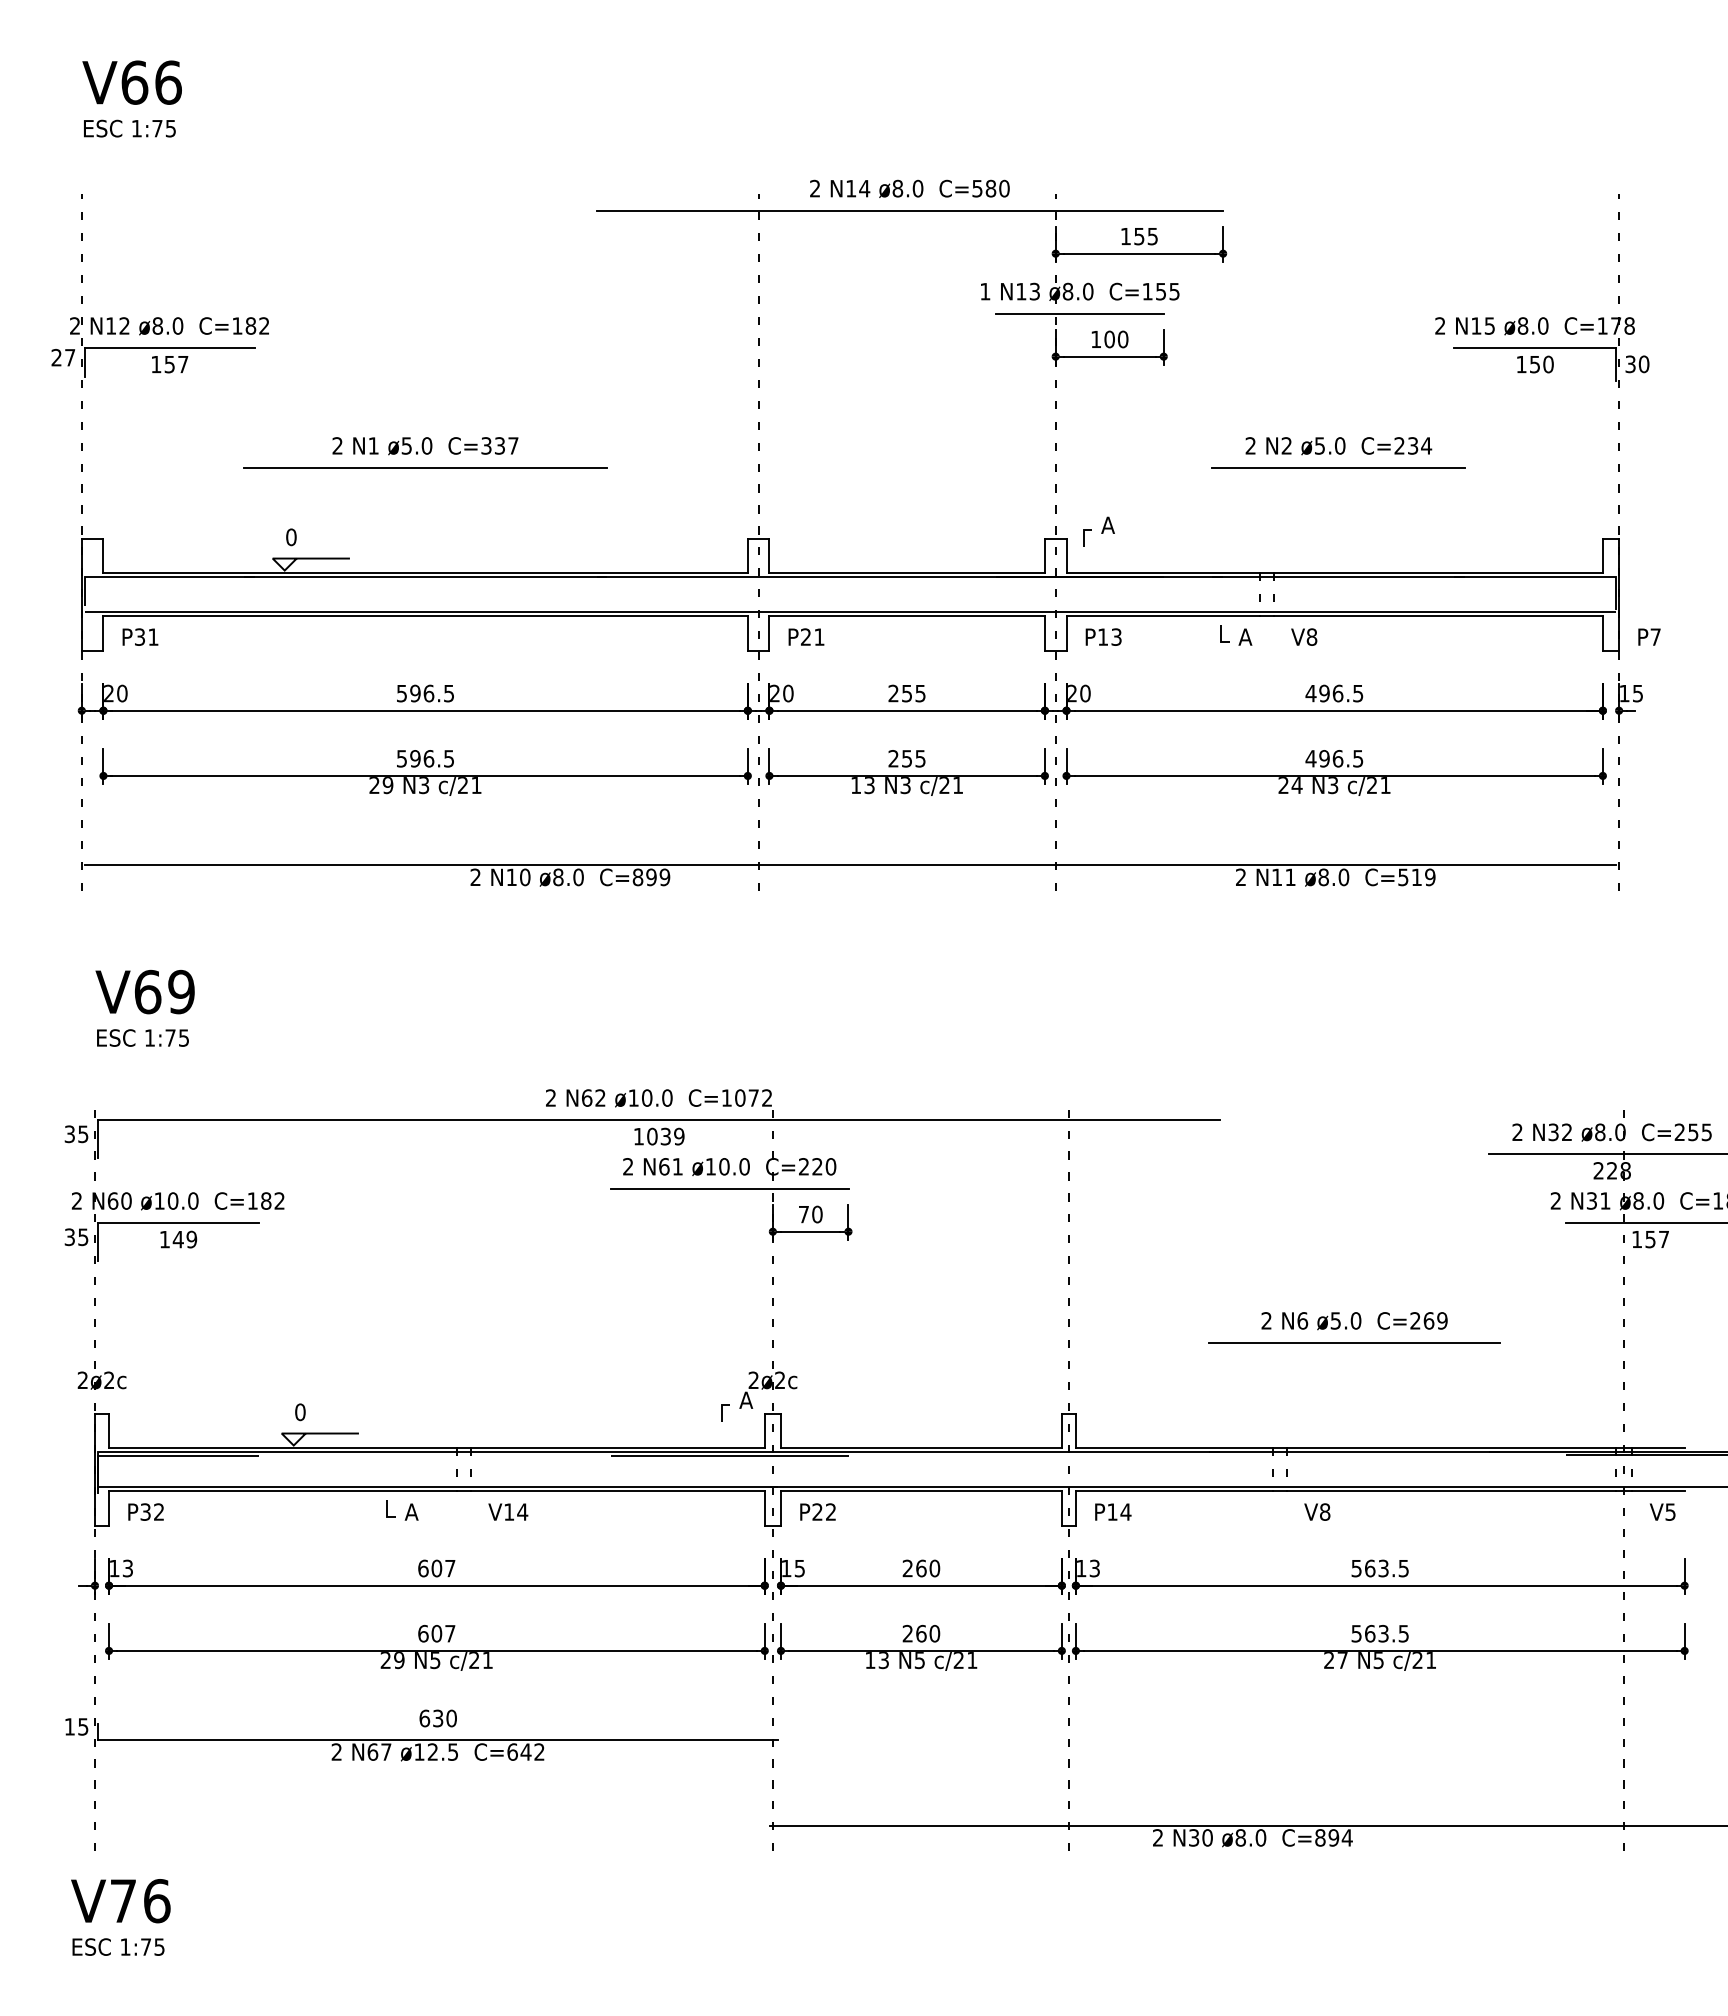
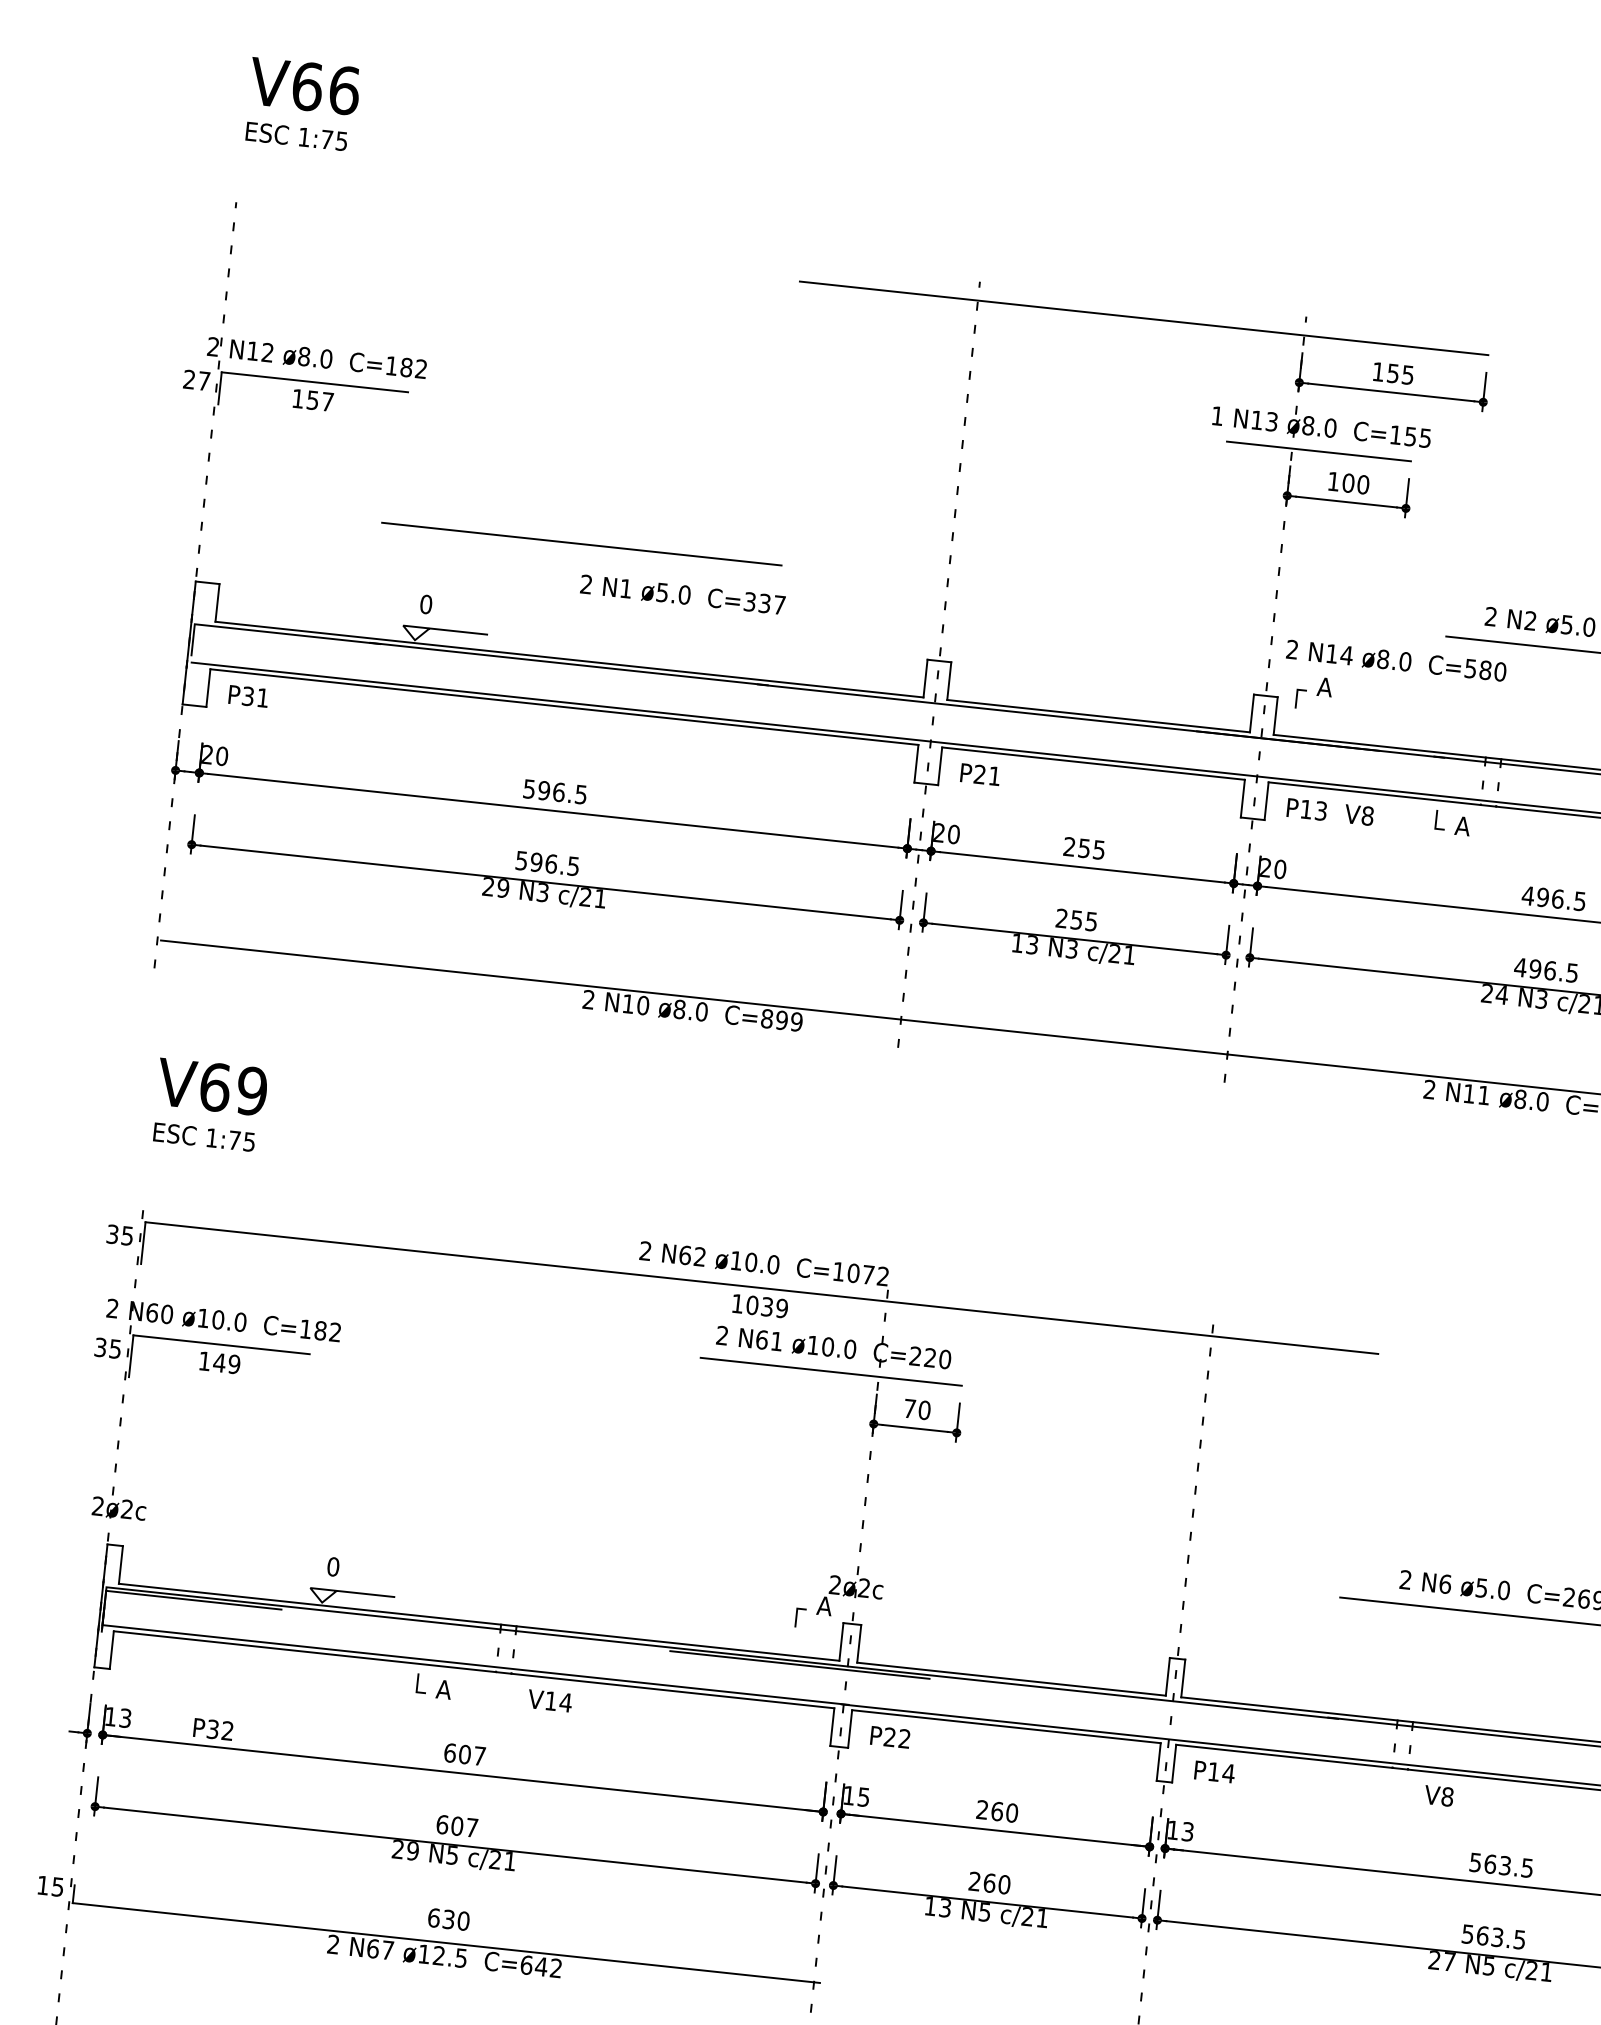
text: (909, 188) -> (1396, 660), moved
text: (425, 446) -> (682, 595), moved
text: (1304, 636) -> (1359, 814), moved
text: (145, 1511) -> (212, 1728), moved

